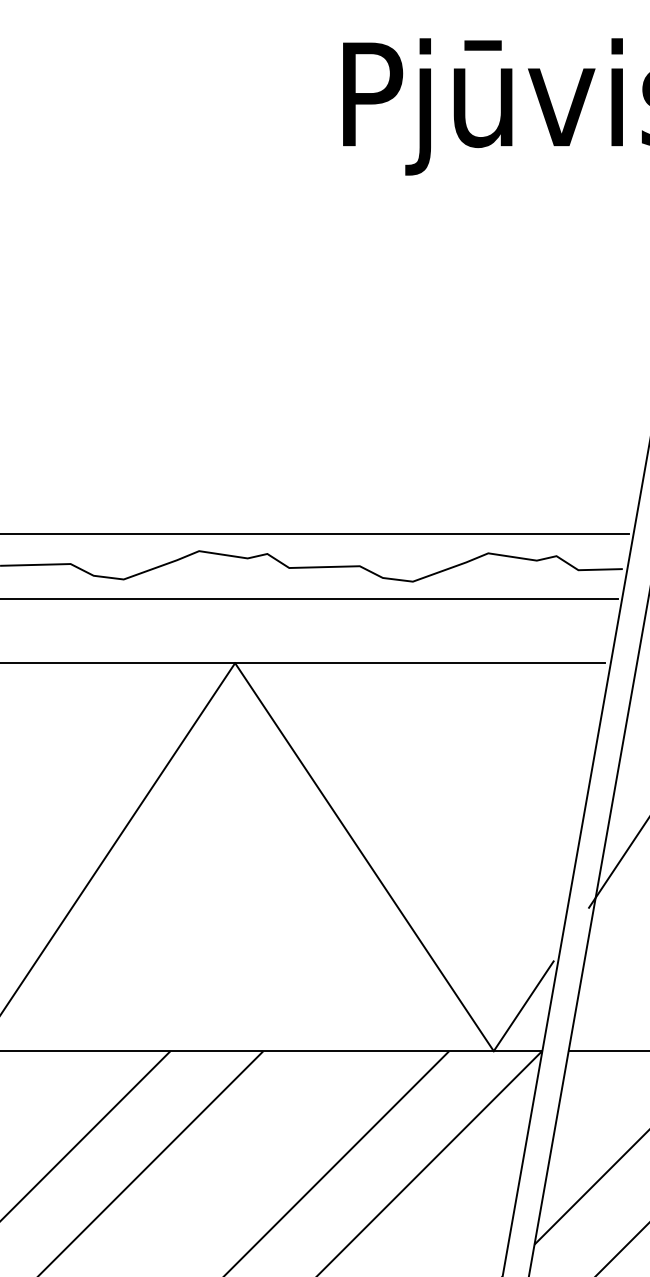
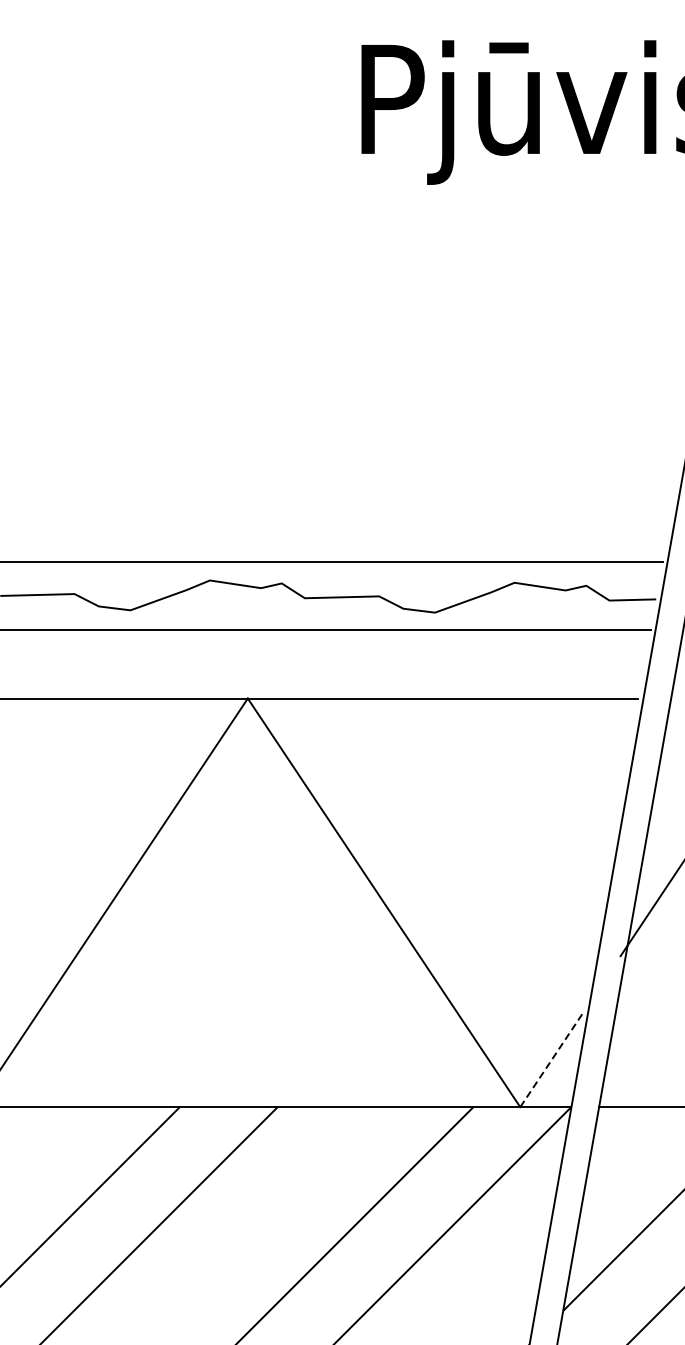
line: (523, 1006) -> (551, 1060), solid -> dashed

